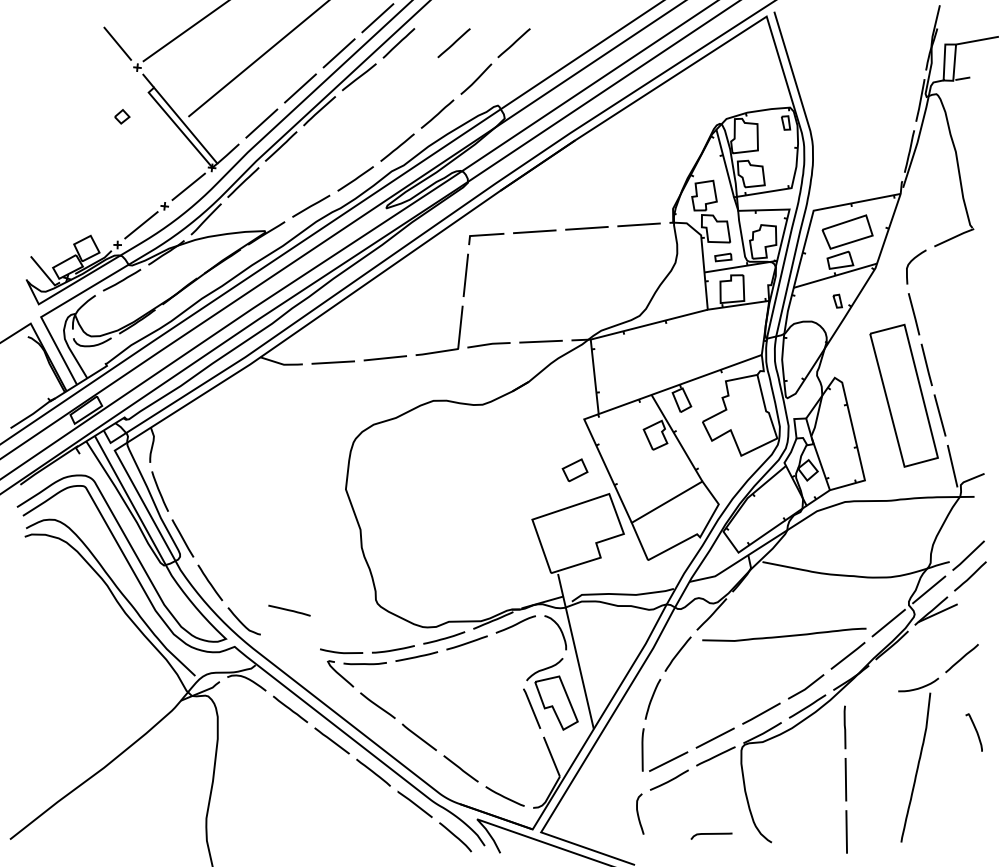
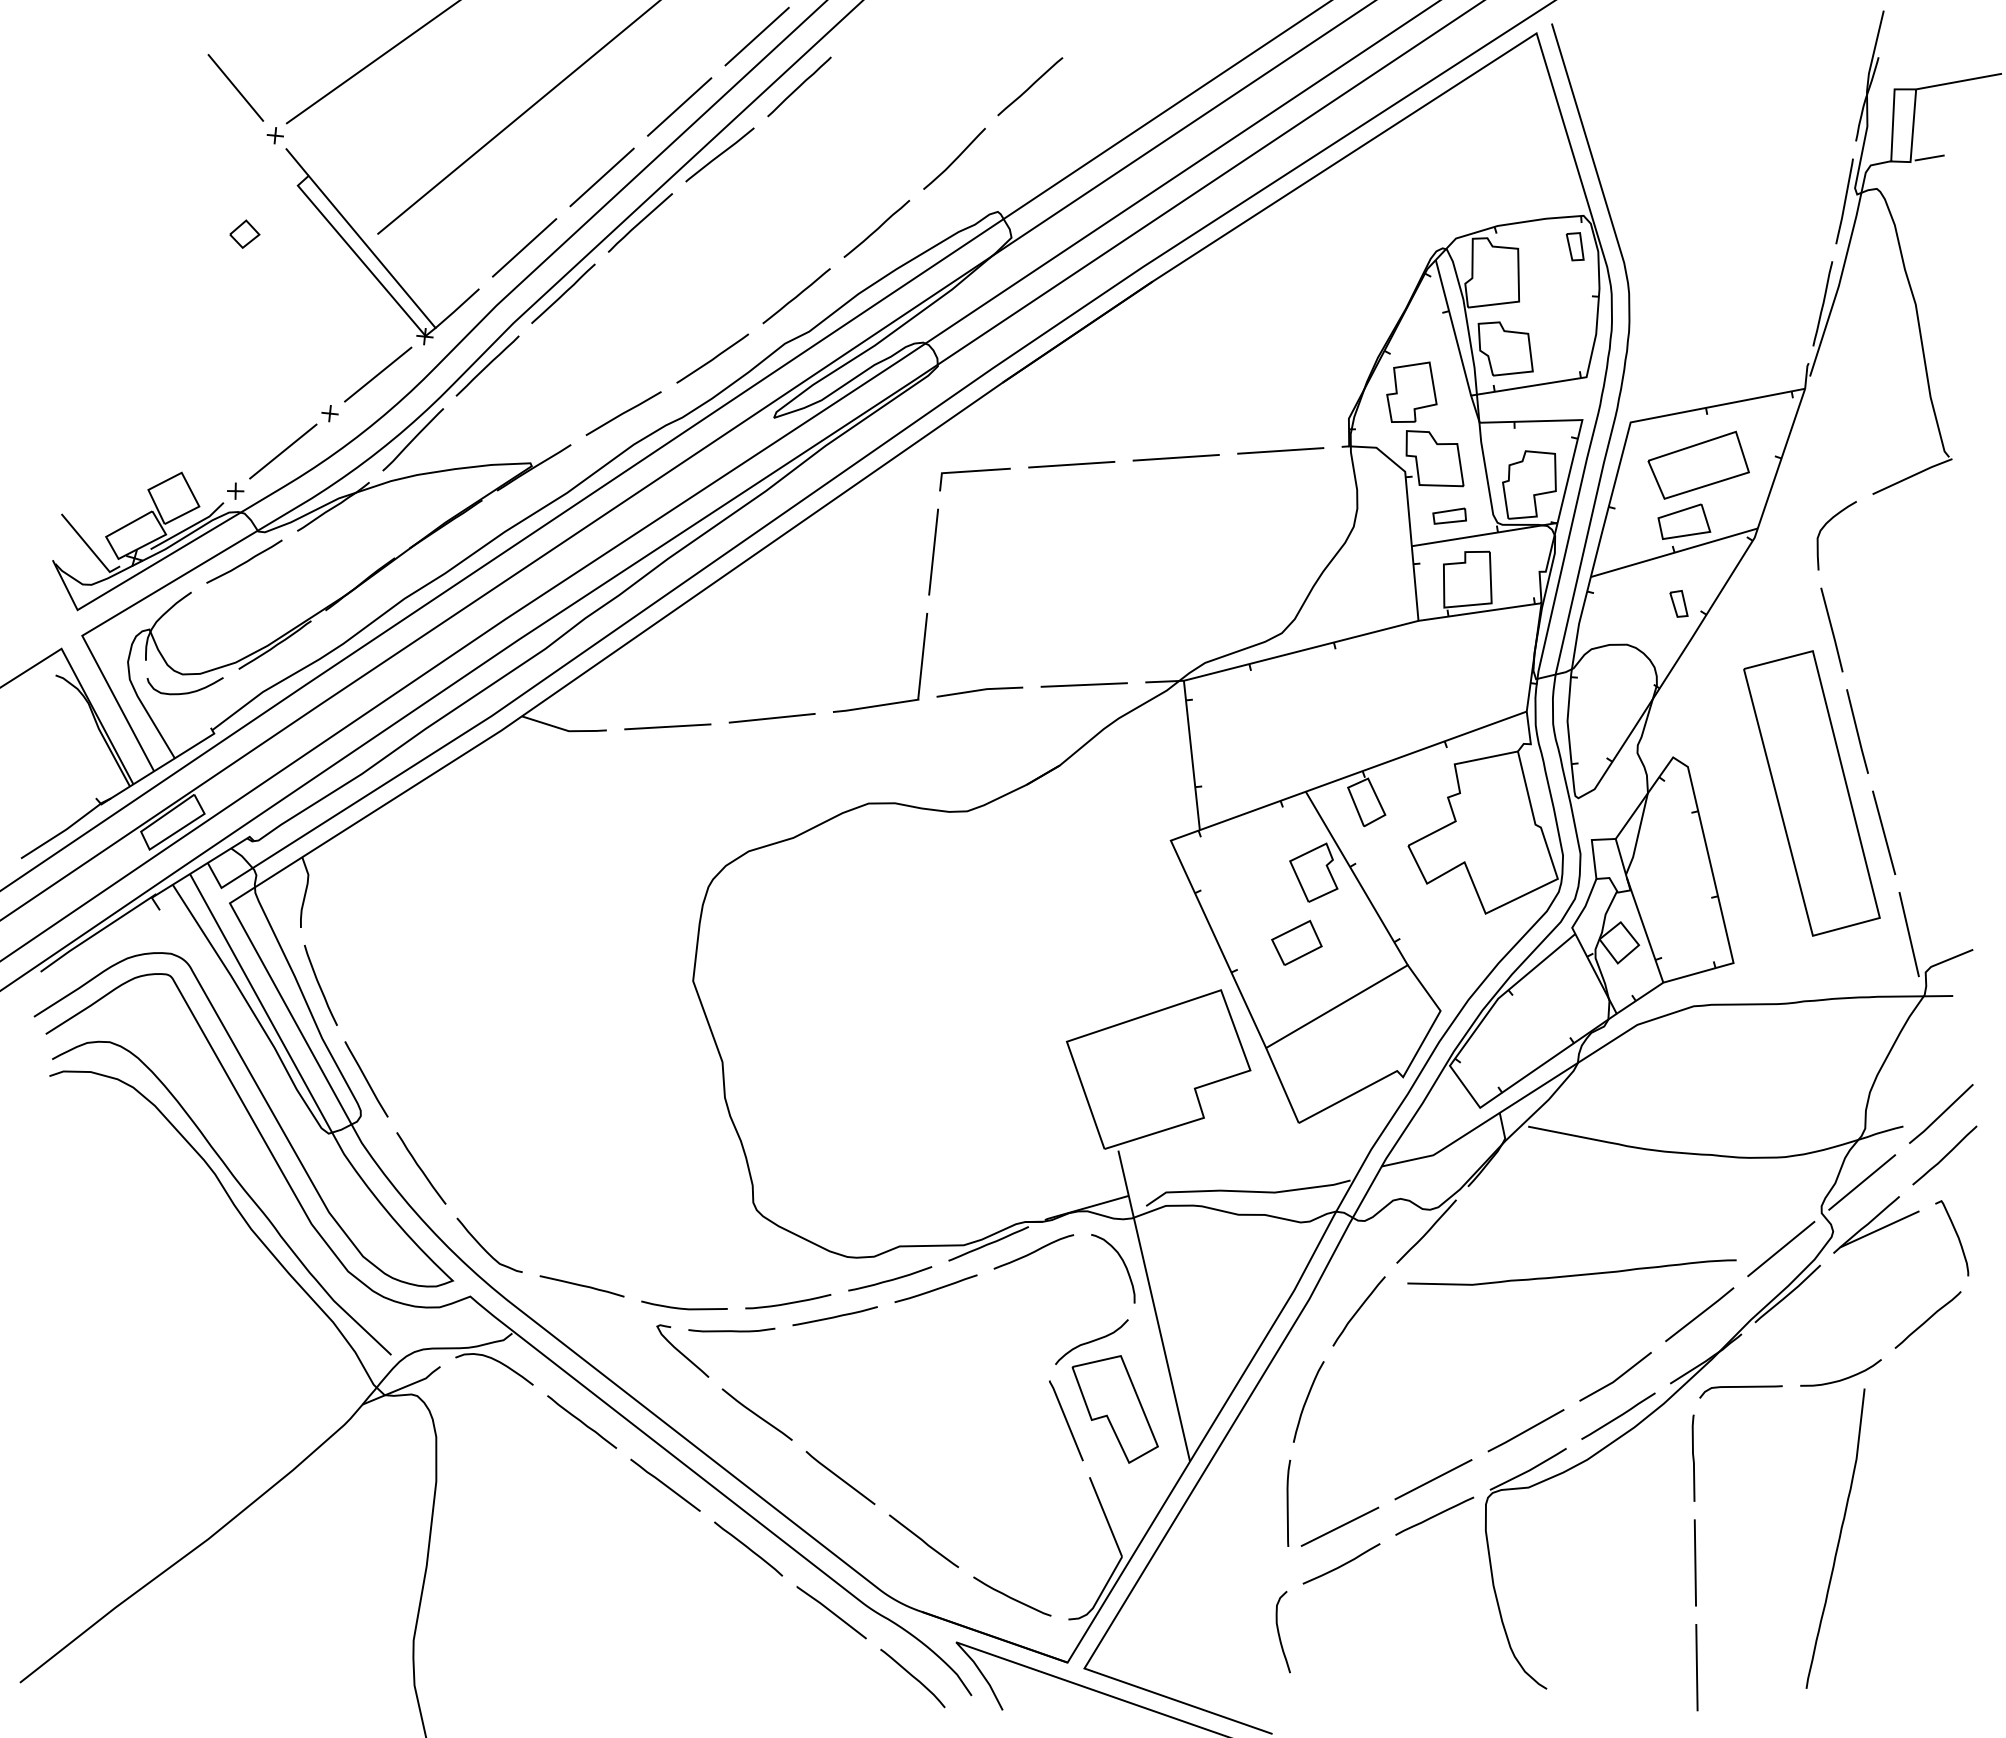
line: (453, 43) -> (908, 87), removed
part: (574, 470) -> (1295, 943), moved
line: (289, 610) -> (582, 1285), moved
curve: (975, 731) -> (1955, 1235), moved
curve: (711, 834) -> (1740, 1388), moved

